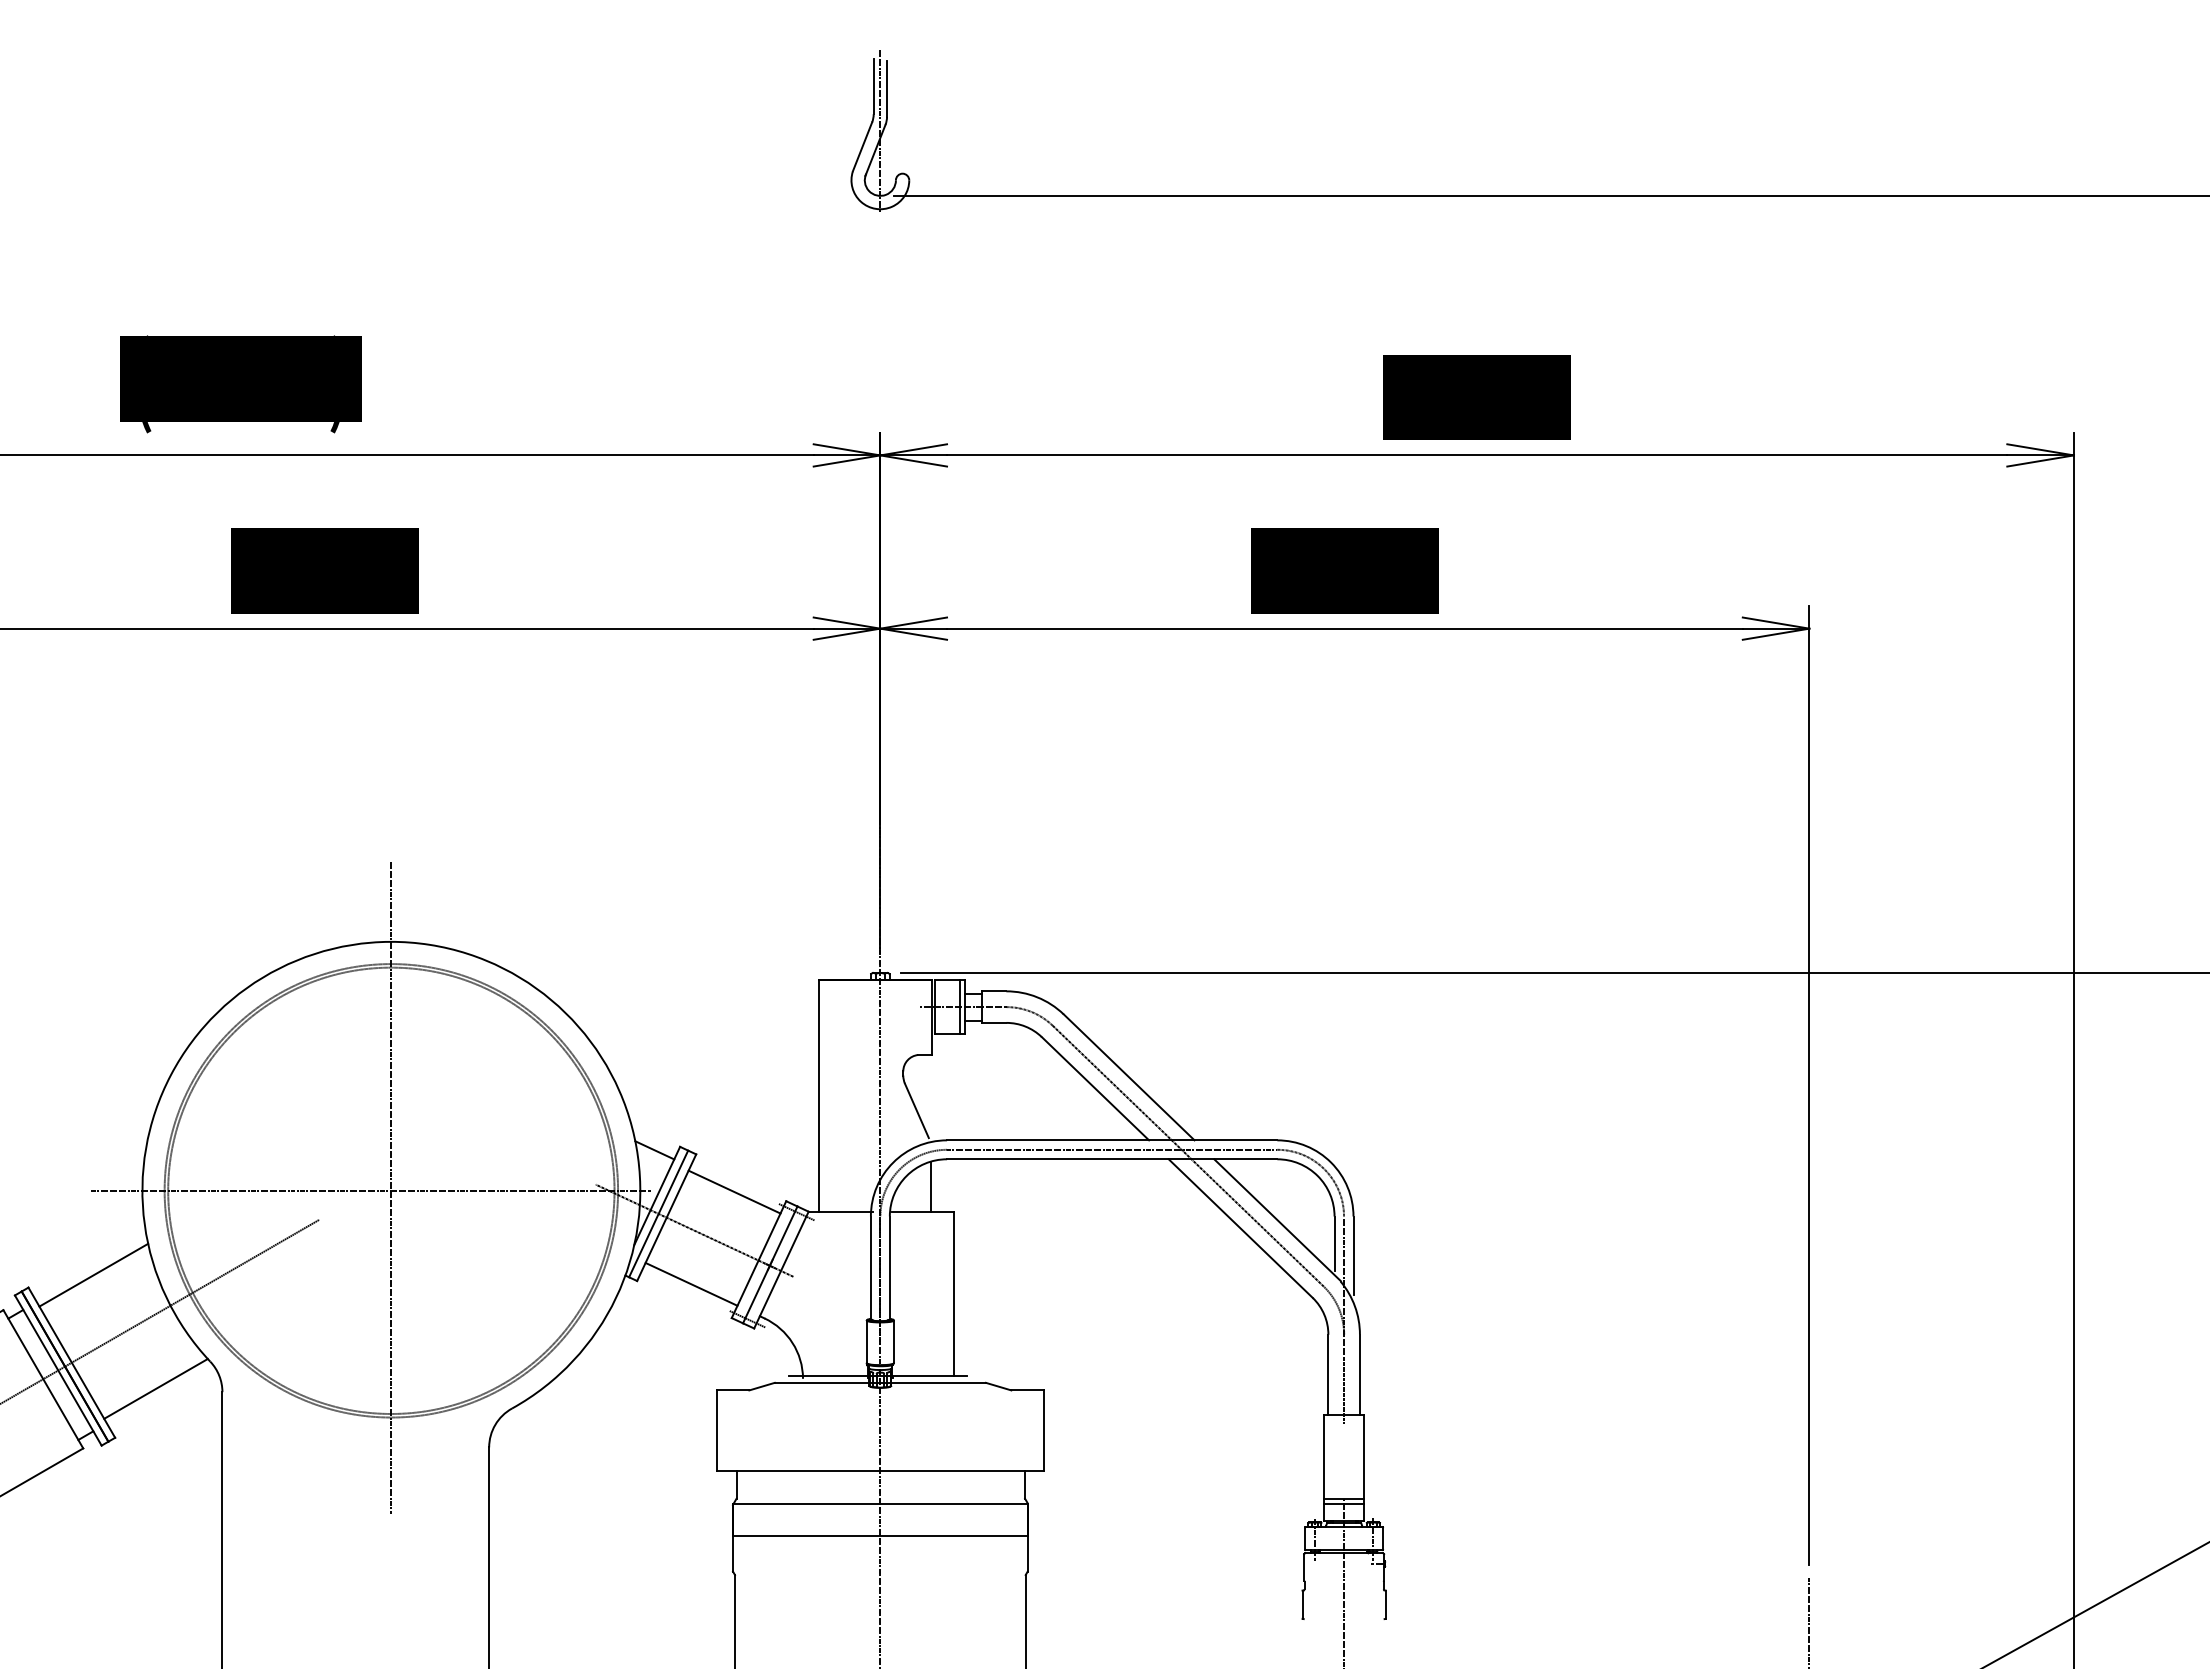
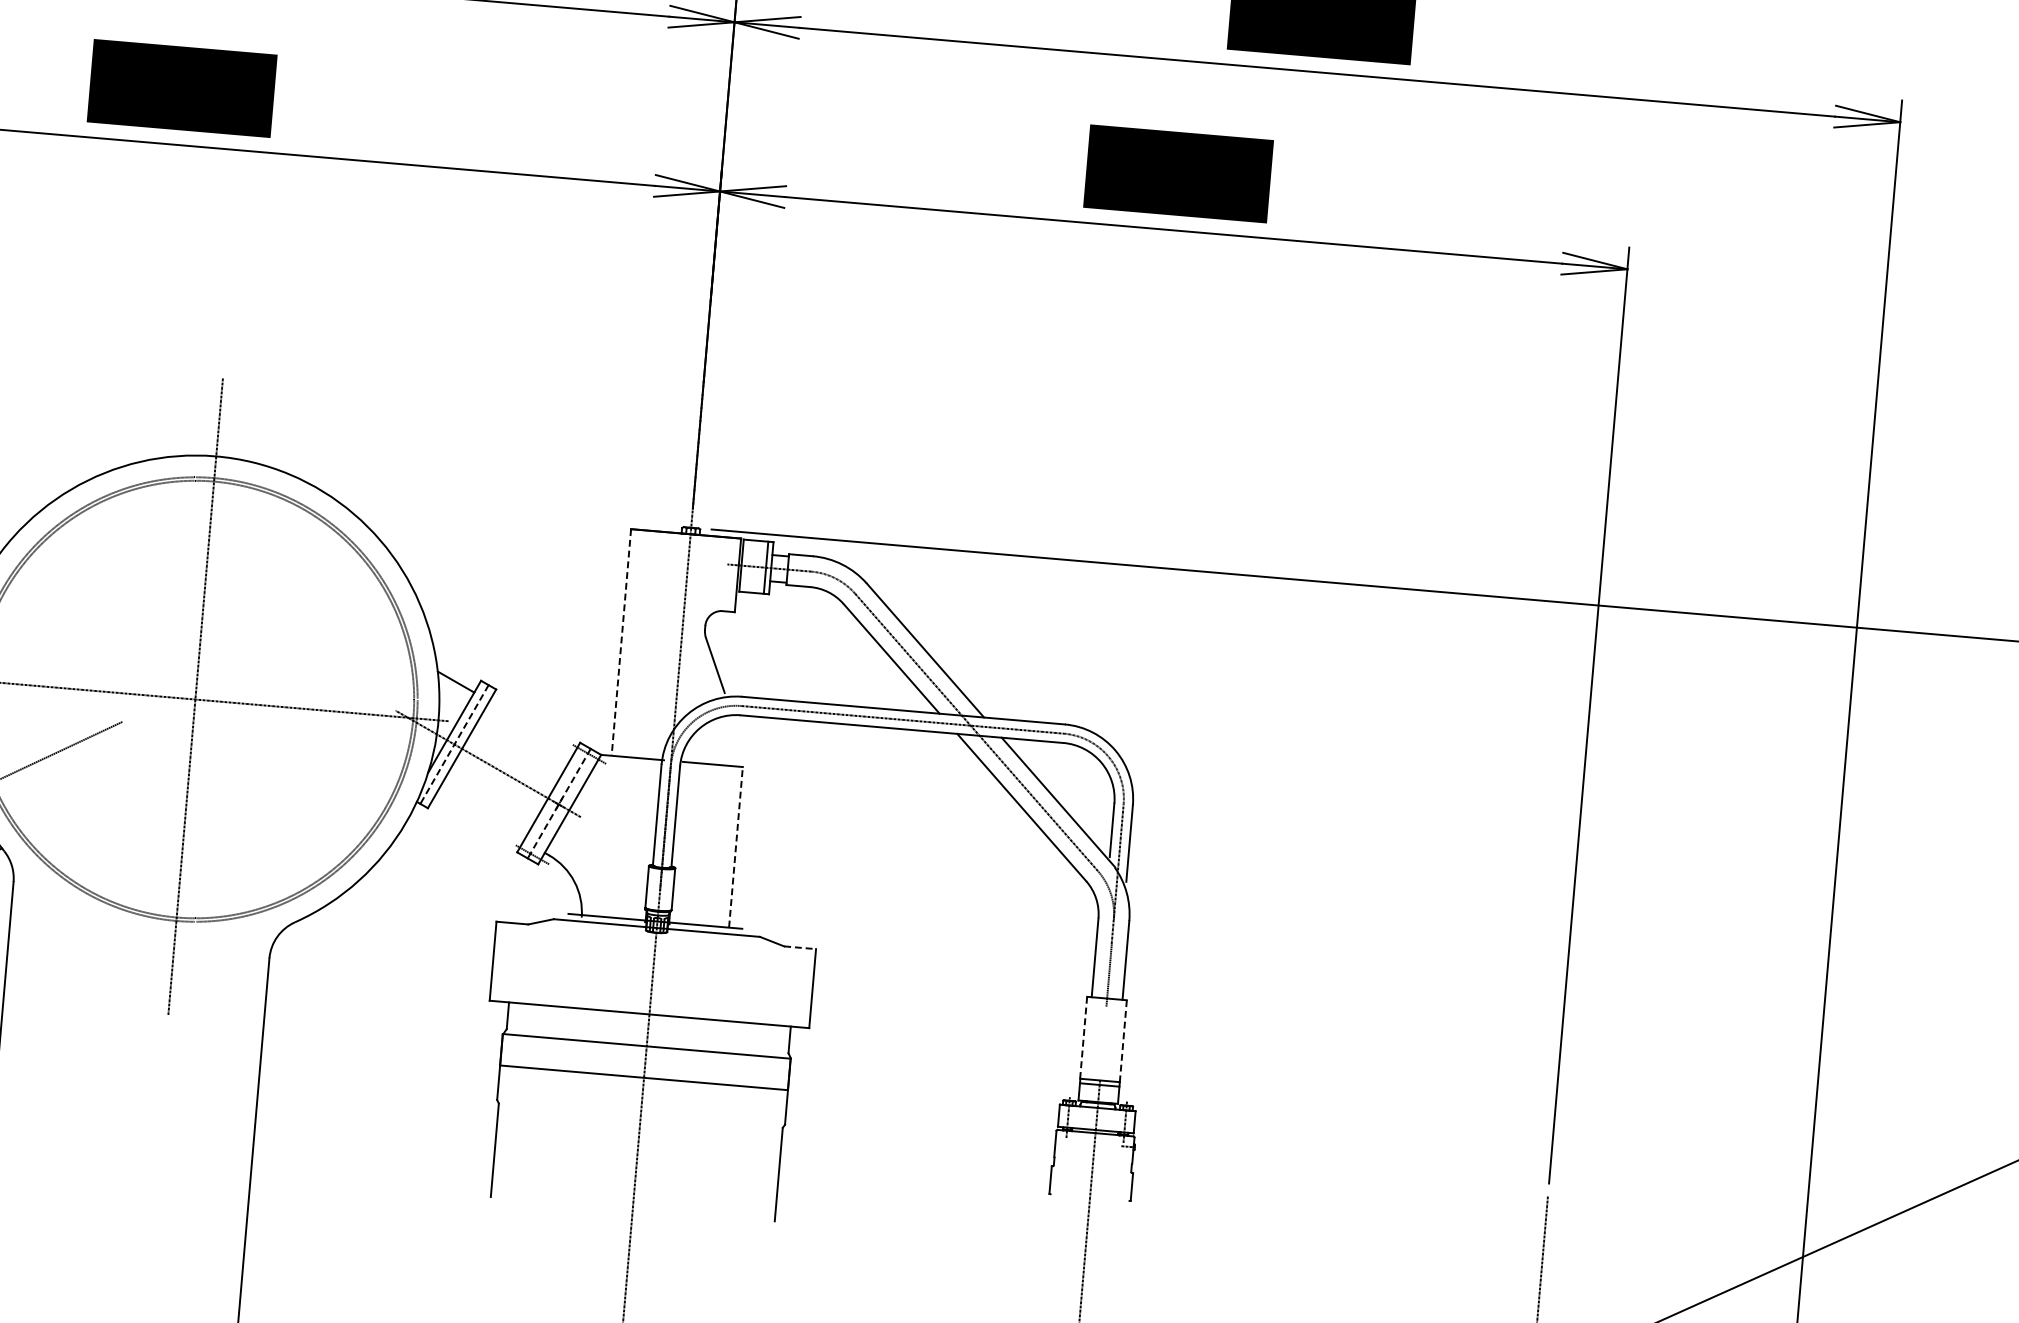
line: (819, 1096) -> (621, 643), solid -> dashed
line: (931, 1186) -> (723, 740), removed
line: (734, 1191) -> (530, 728), removed
line: (658, 1213) -> (454, 744), solid -> dashed
line: (770, 1265) -> (559, 804), solid -> dashed
line: (691, 1283) -> (480, 815), removed
line: (953, 1293) -> (735, 846), solid -> dashed
line: (1028, 1390) -> (800, 947), solid -> dashed
line: (1323, 1457) -> (1083, 1038), solid -> dashed
line: (1364, 1457) -> (1123, 1041), solid -> dashed

